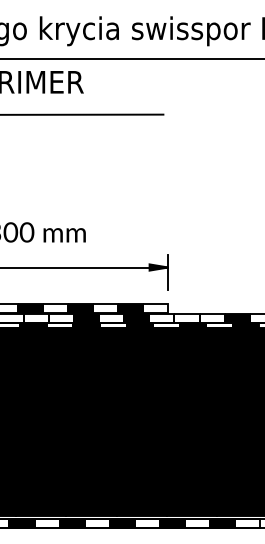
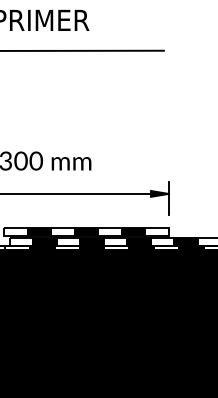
fill: (35, 318) -> (44, 241), added
fill: (186, 318) -> (185, 241), added

